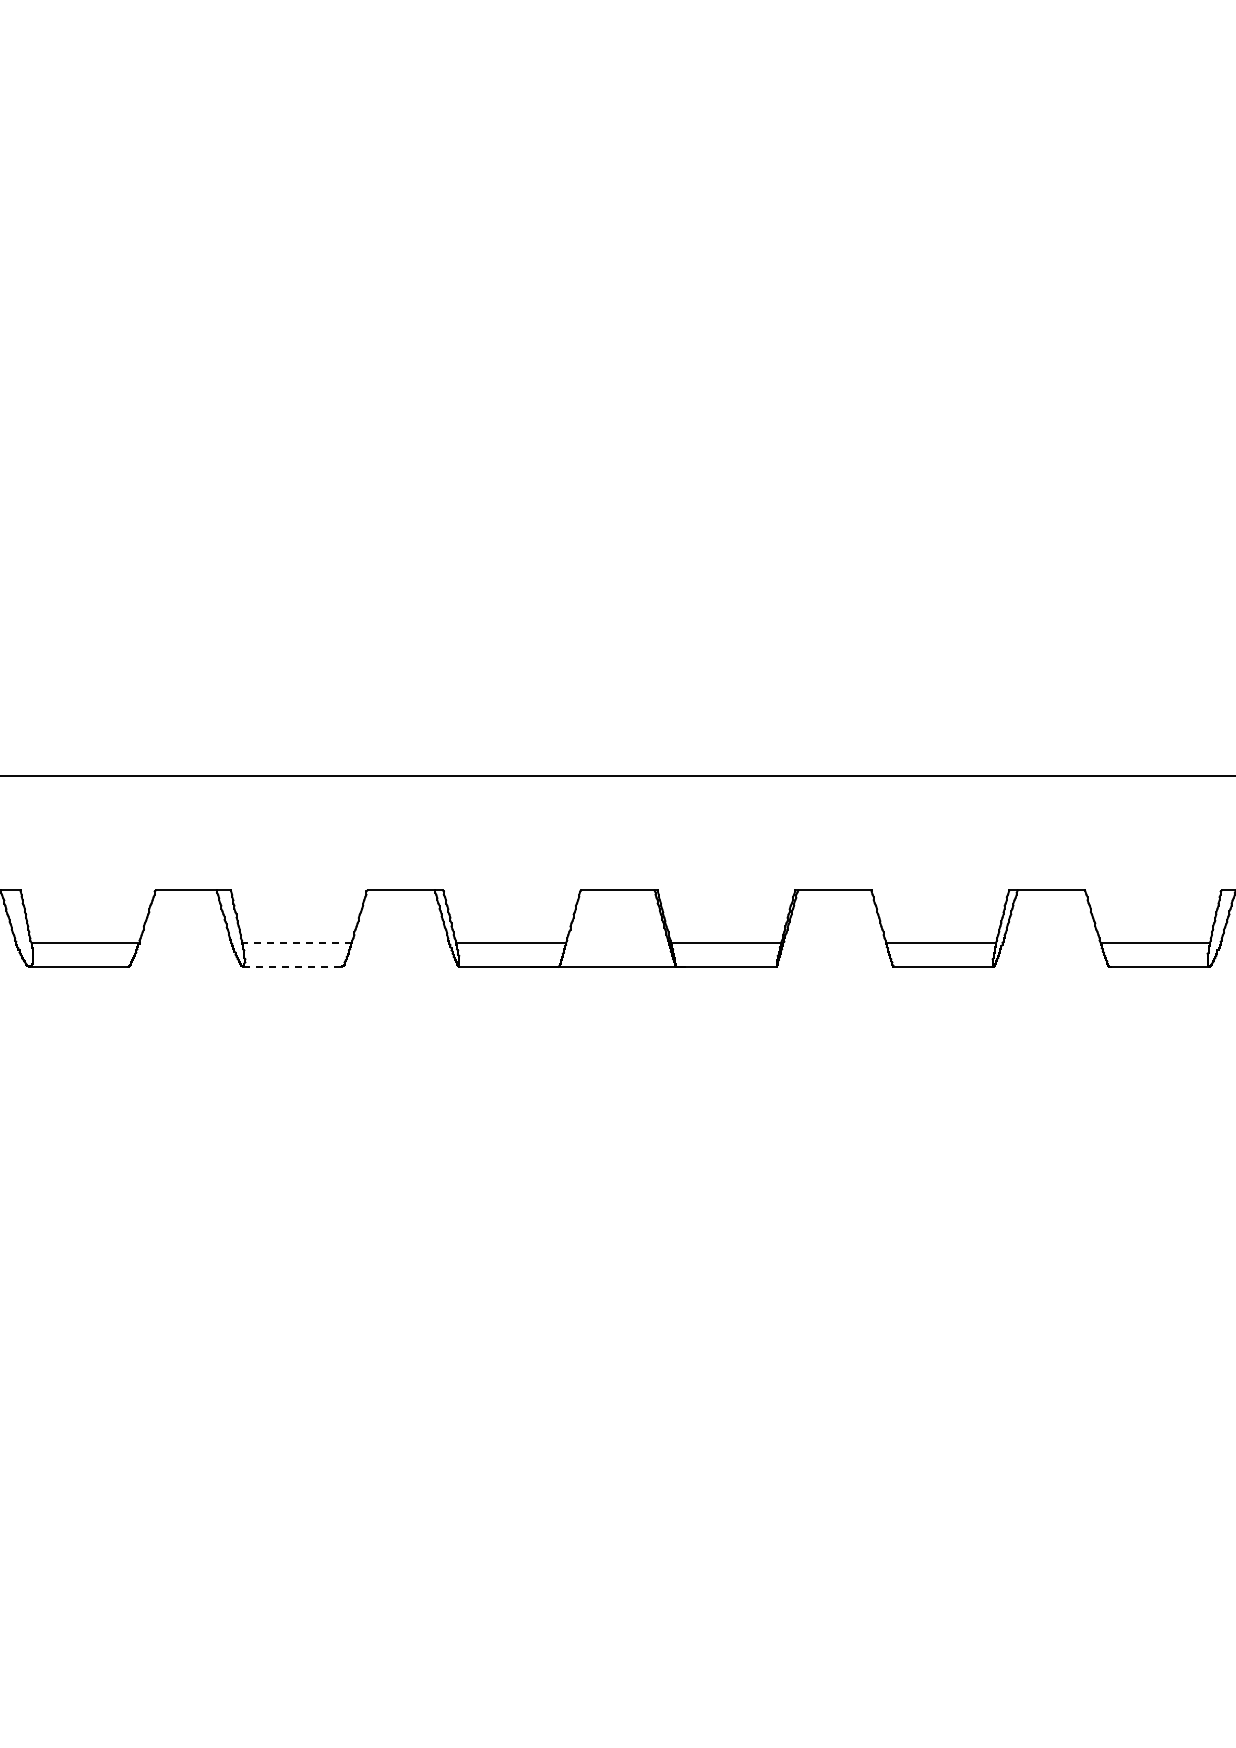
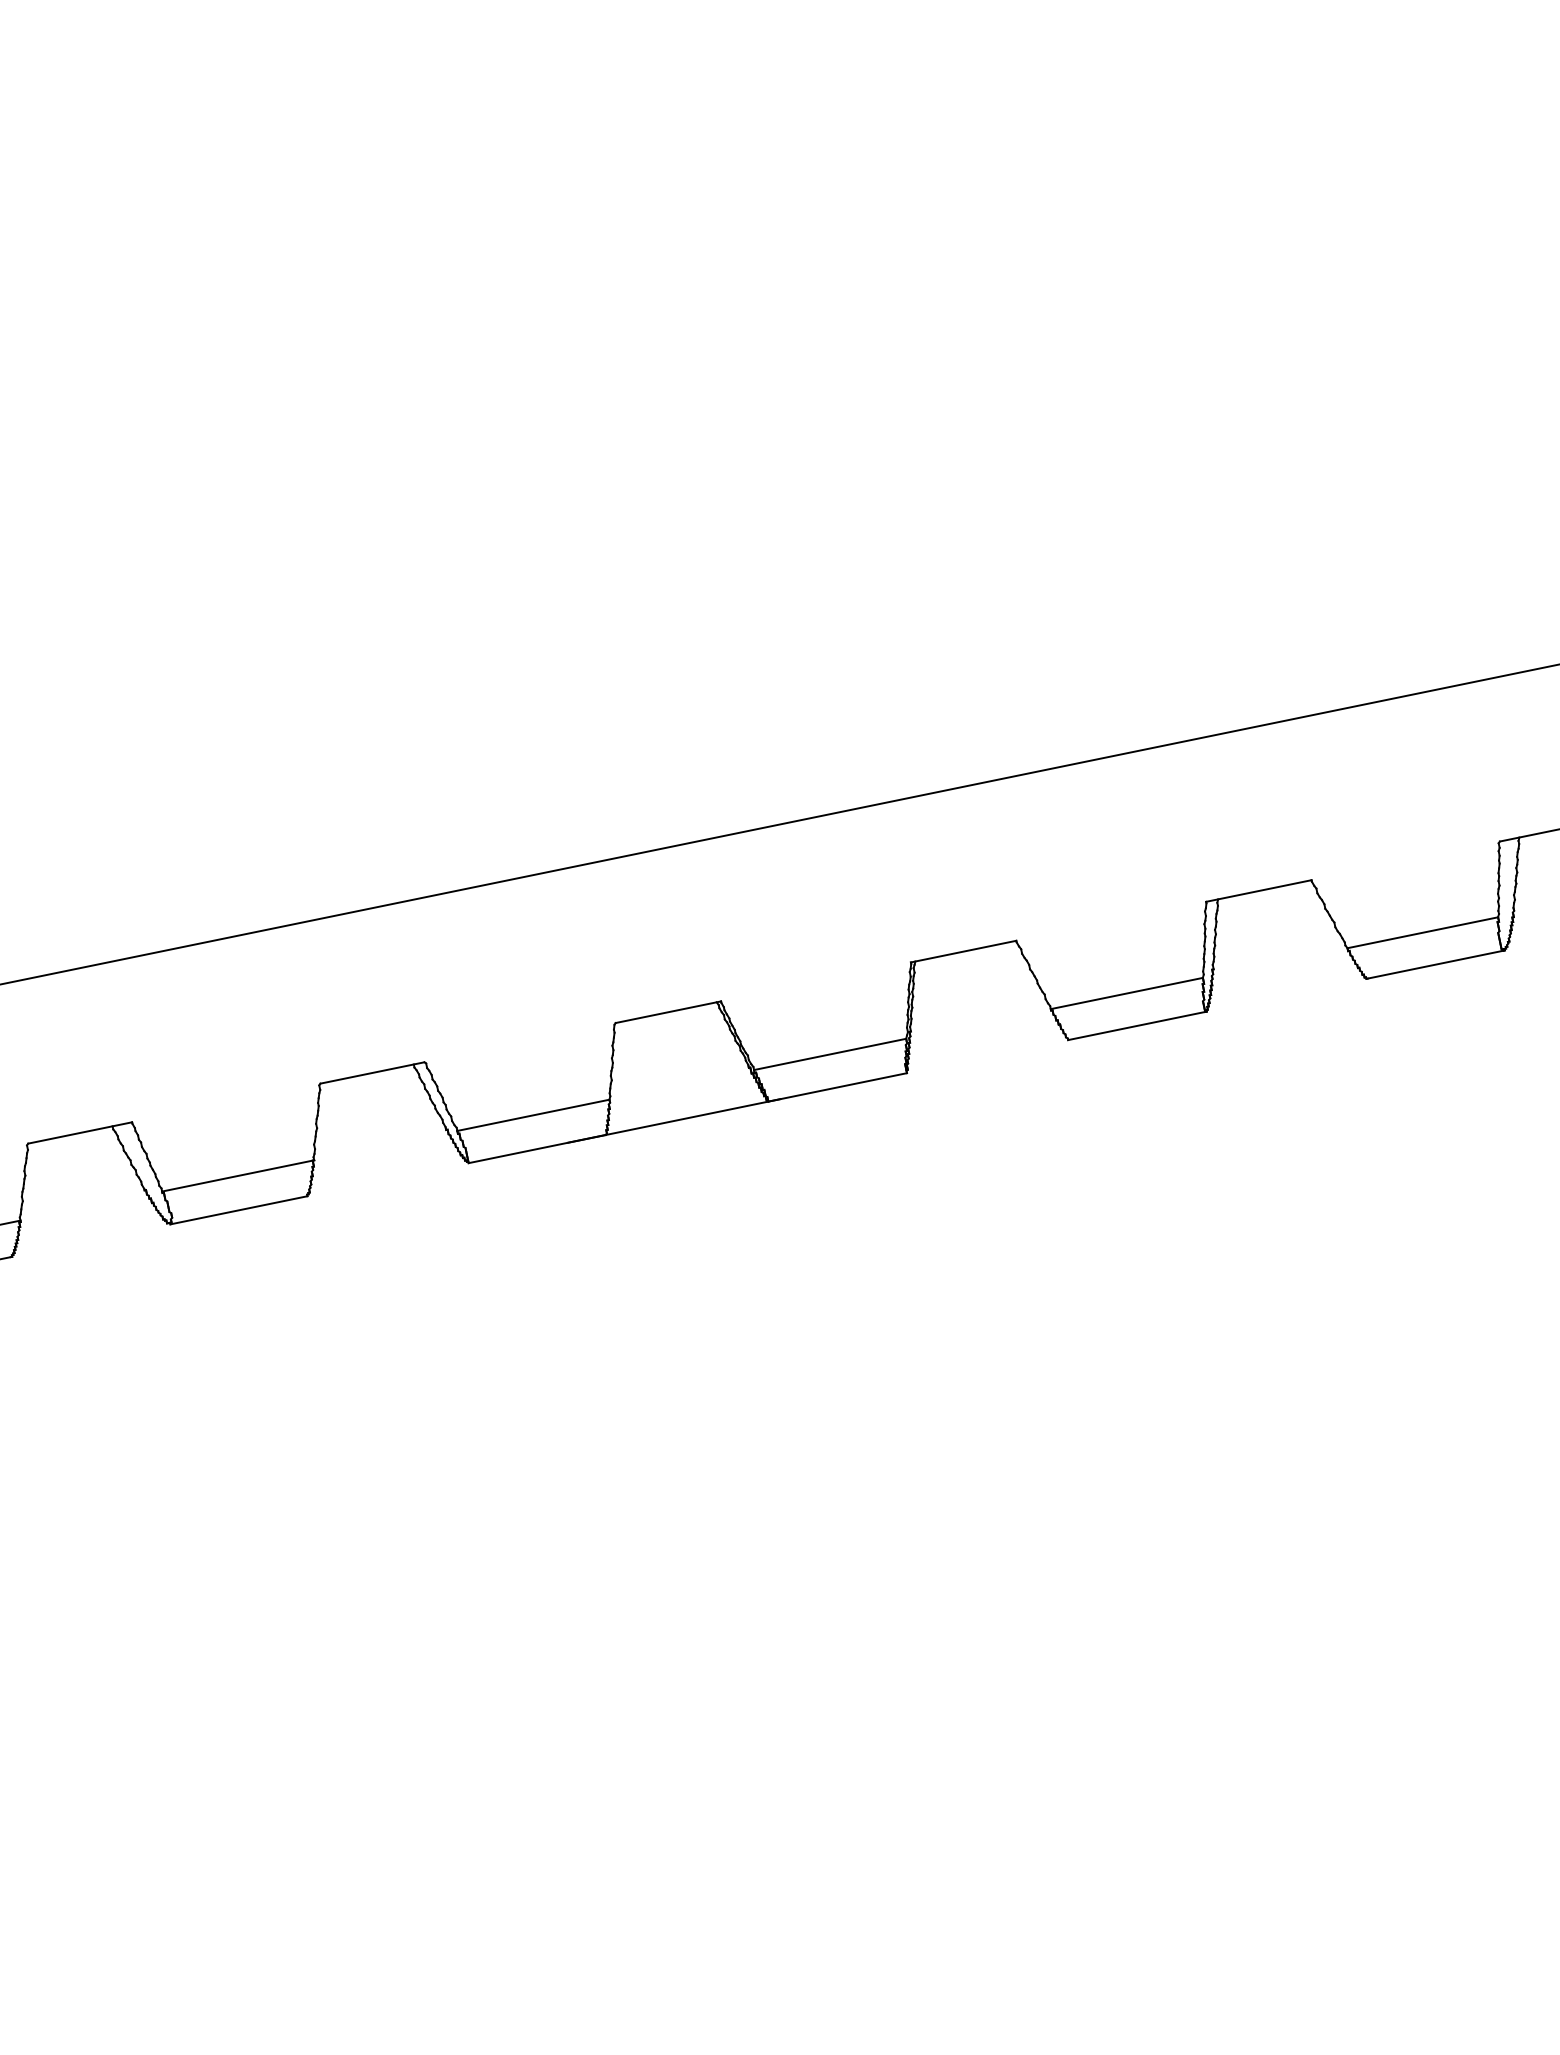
line: (296, 942) -> (237, 1175), dashed -> solid
line: (292, 966) -> (238, 1209), dashed -> solid

